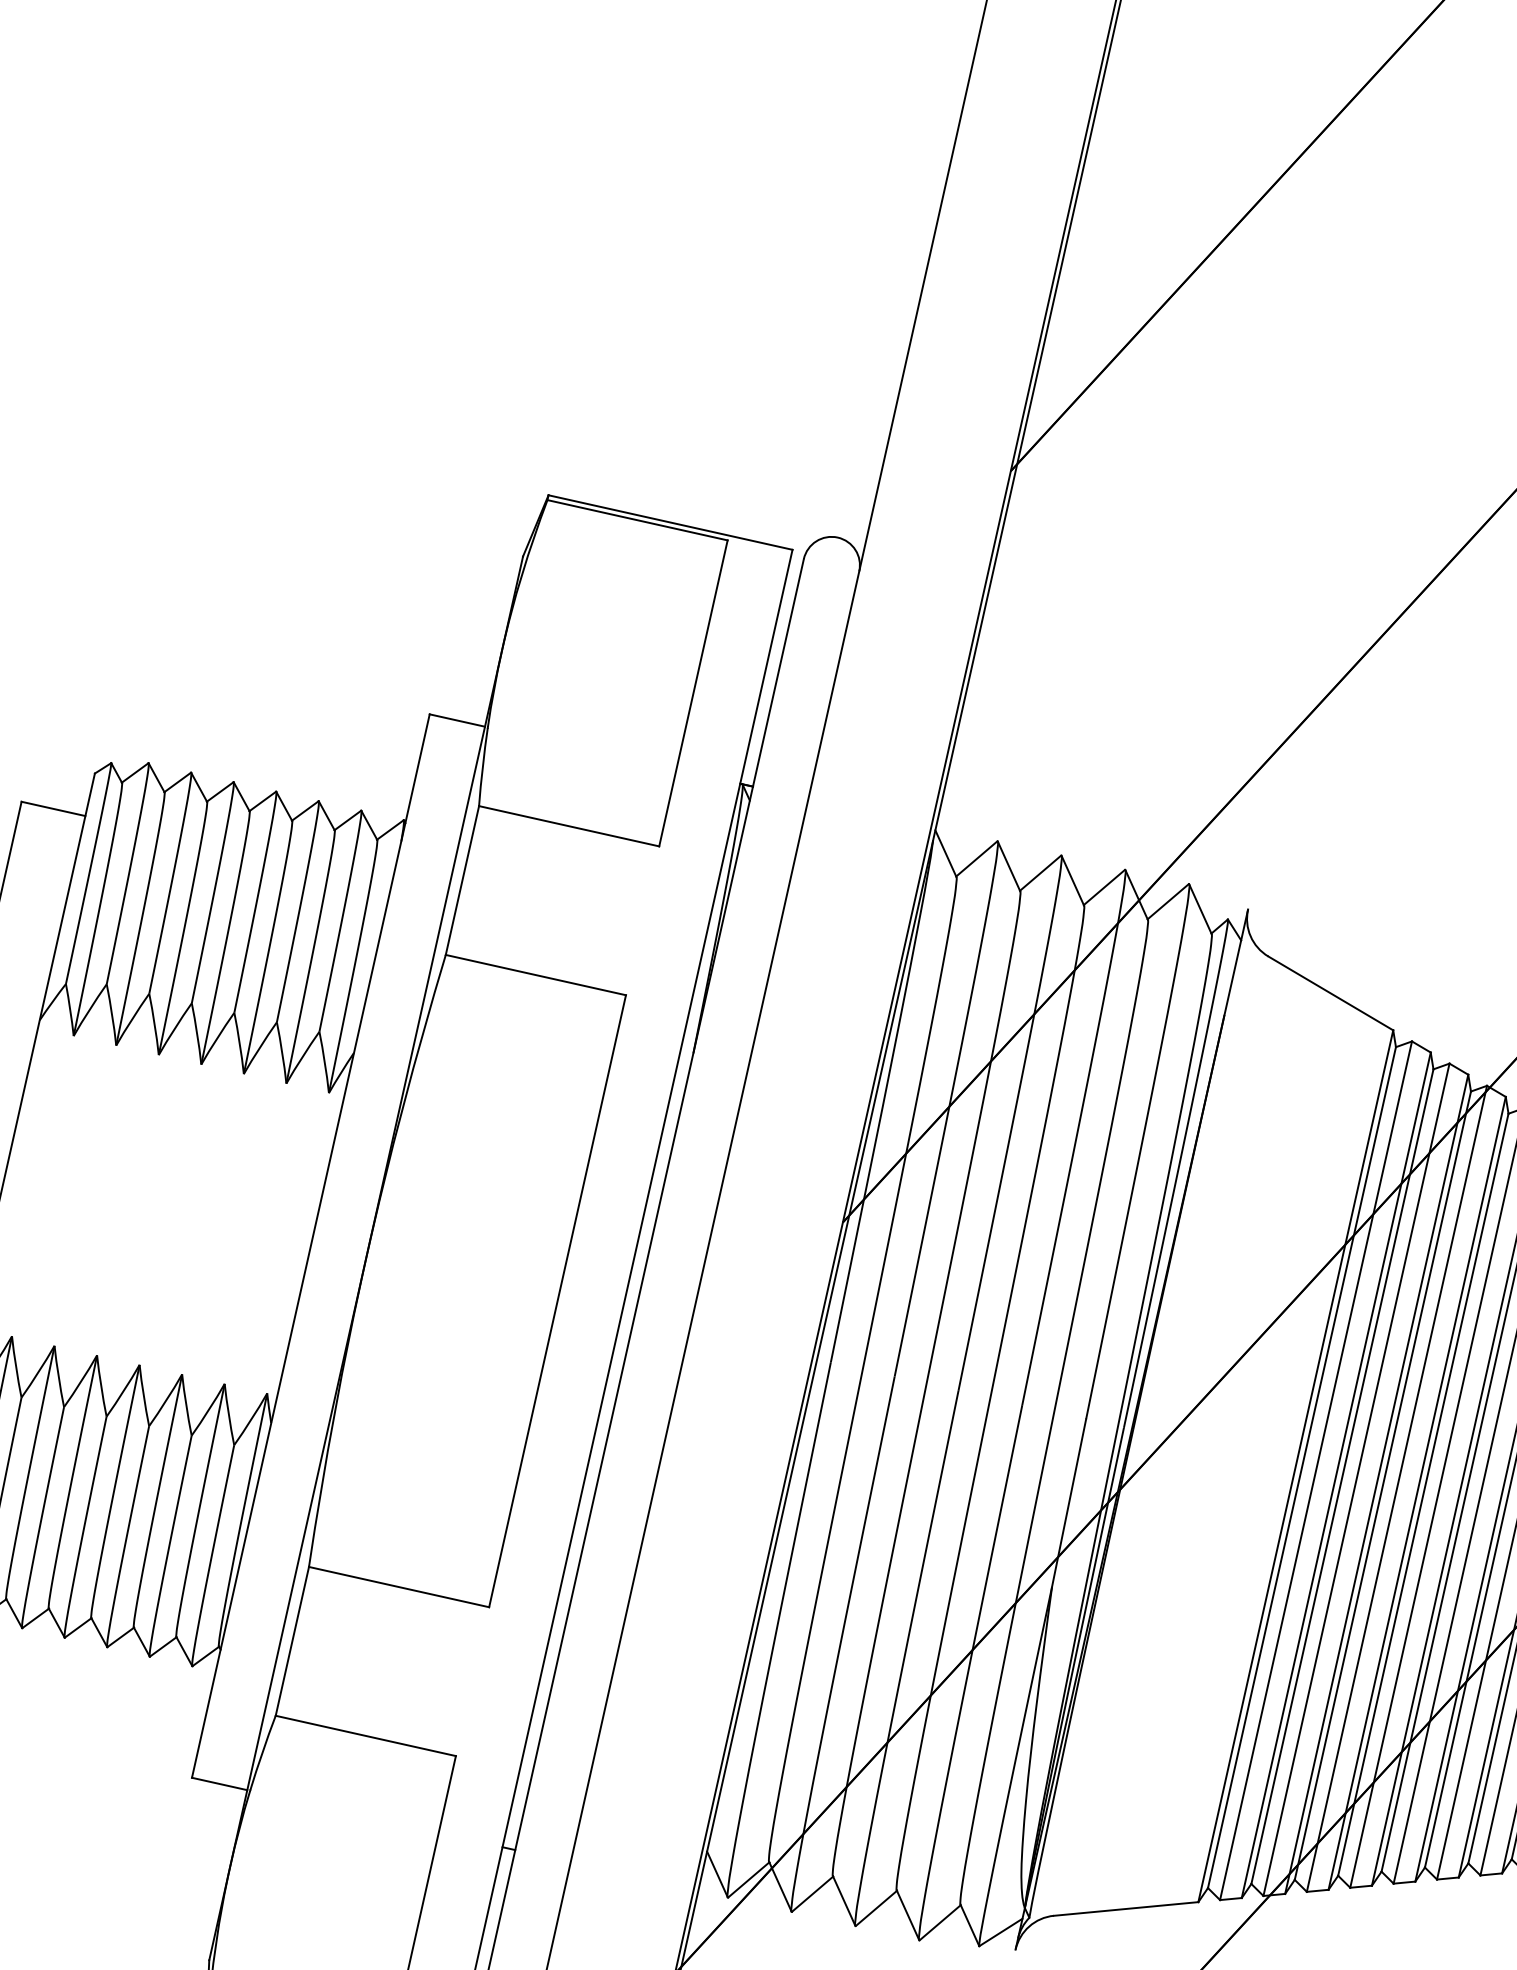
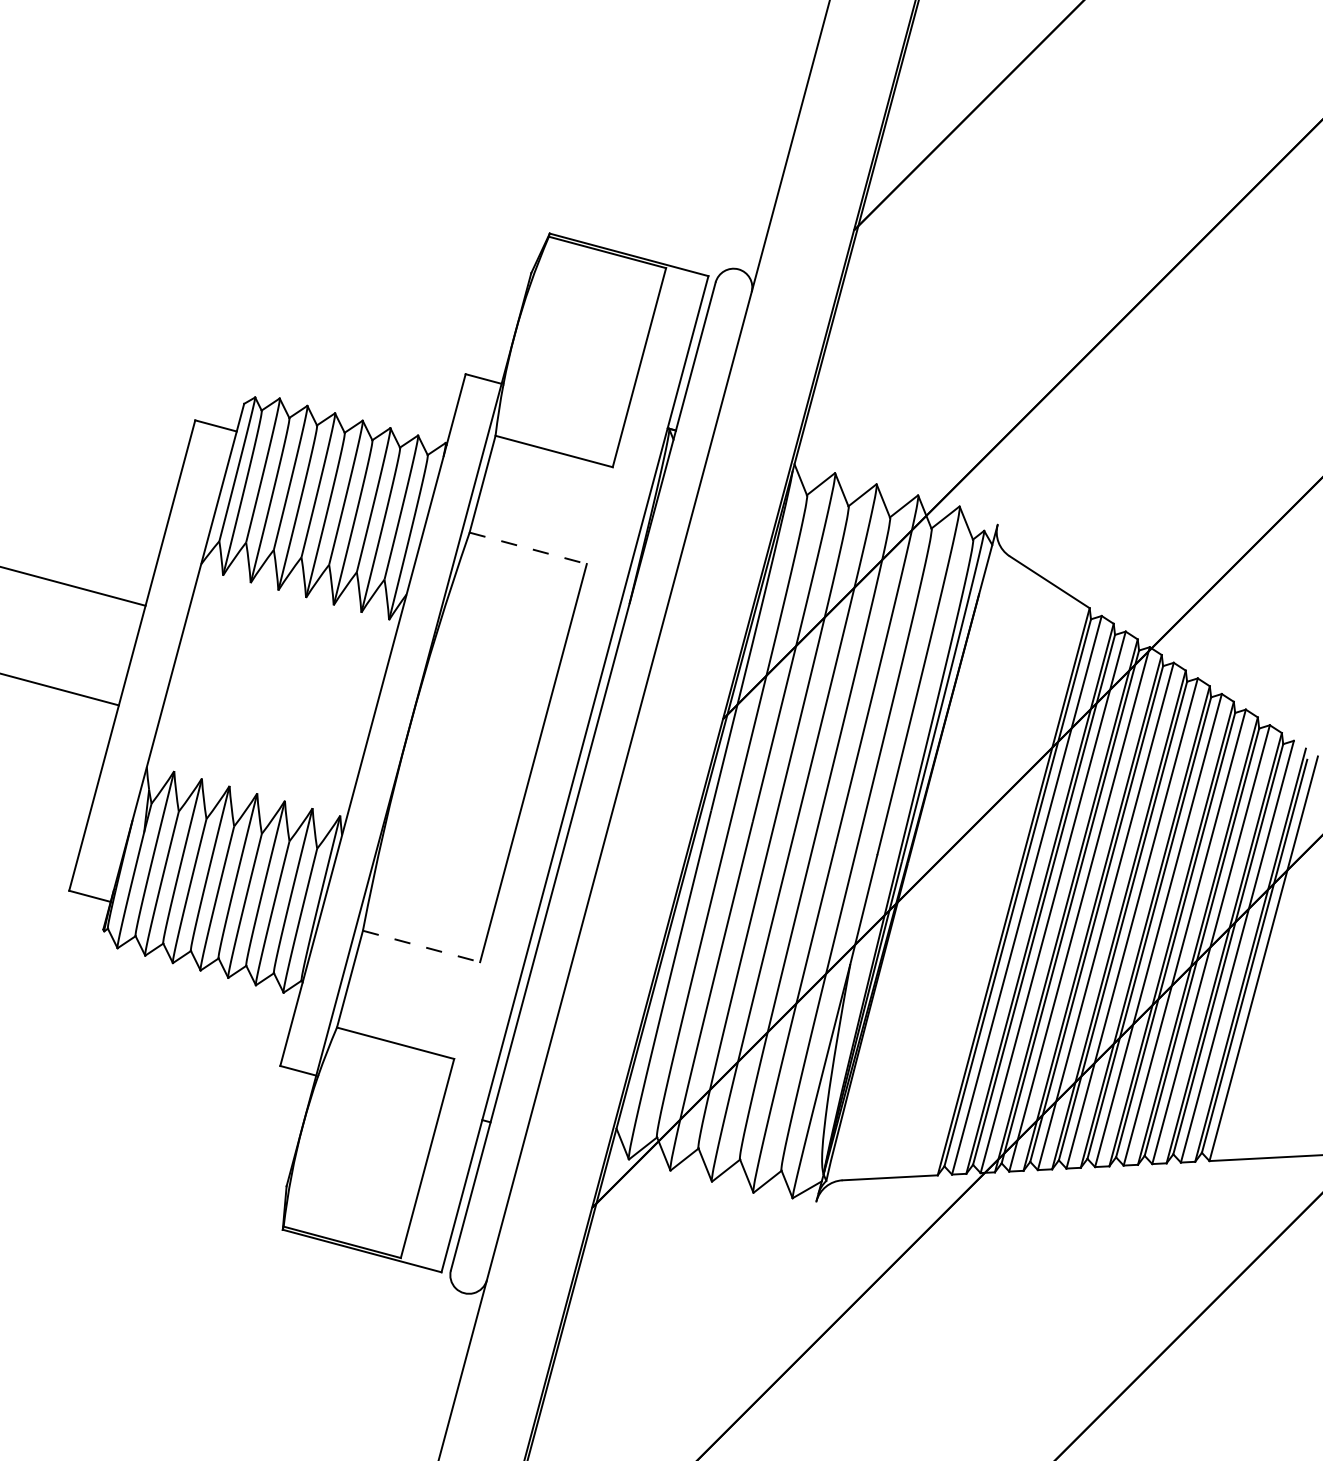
line: (536, 975) -> (528, 548), solid -> dashed
line: (399, 1587) -> (421, 946), solid -> dashed

